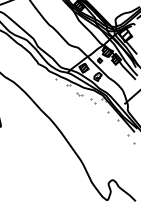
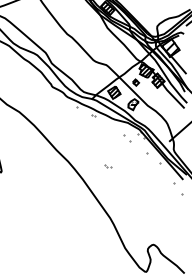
part: (79, 94) -> (108, 166), moved

